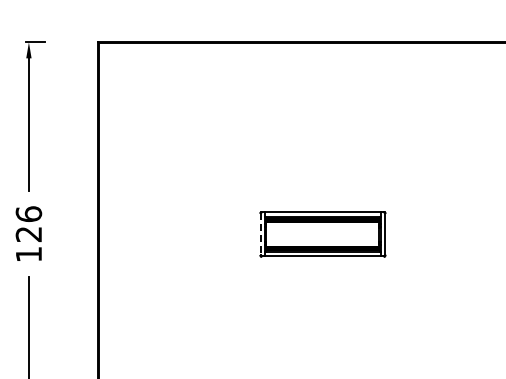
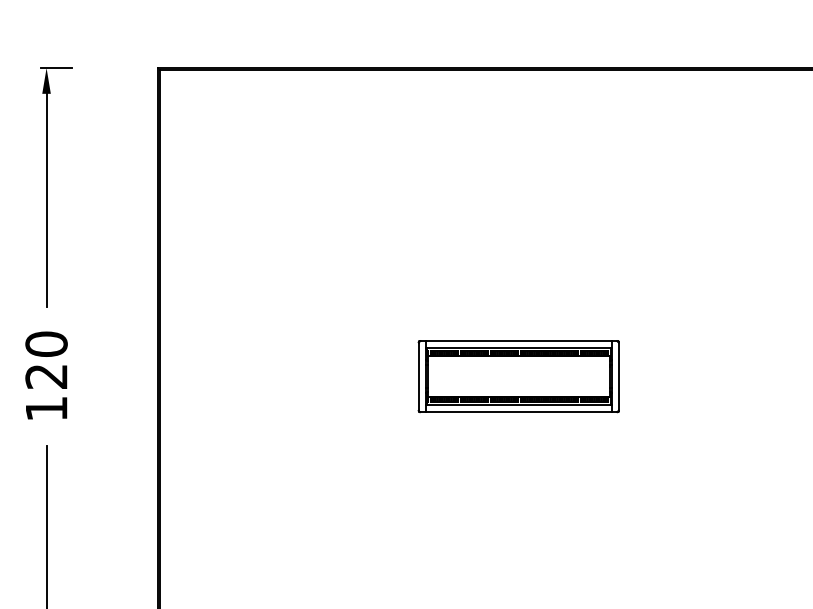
text: (28, 214) -> (45, 344), 126 -> 120
line: (260, 234) -> (418, 376), dashed -> solid

